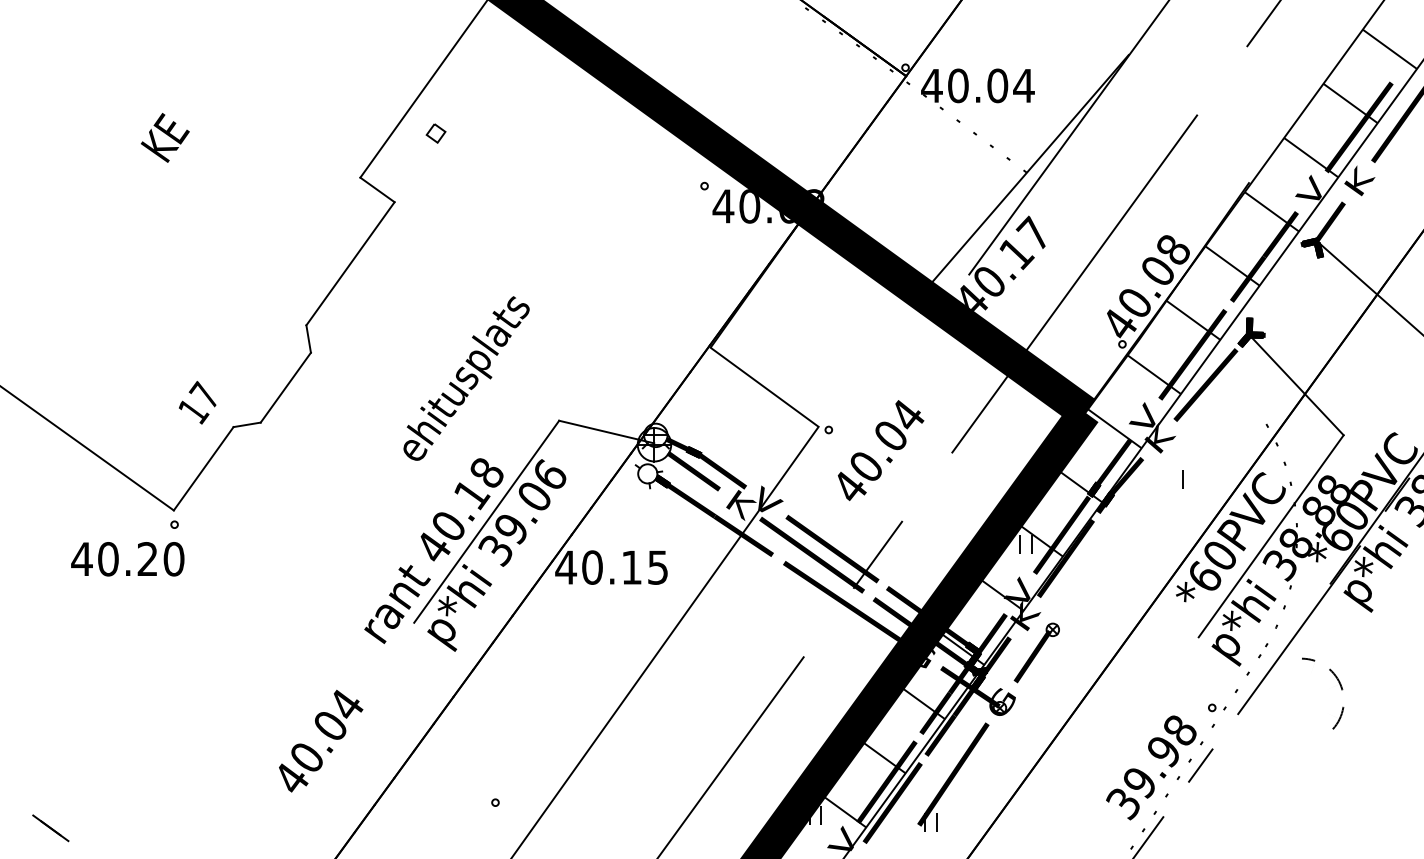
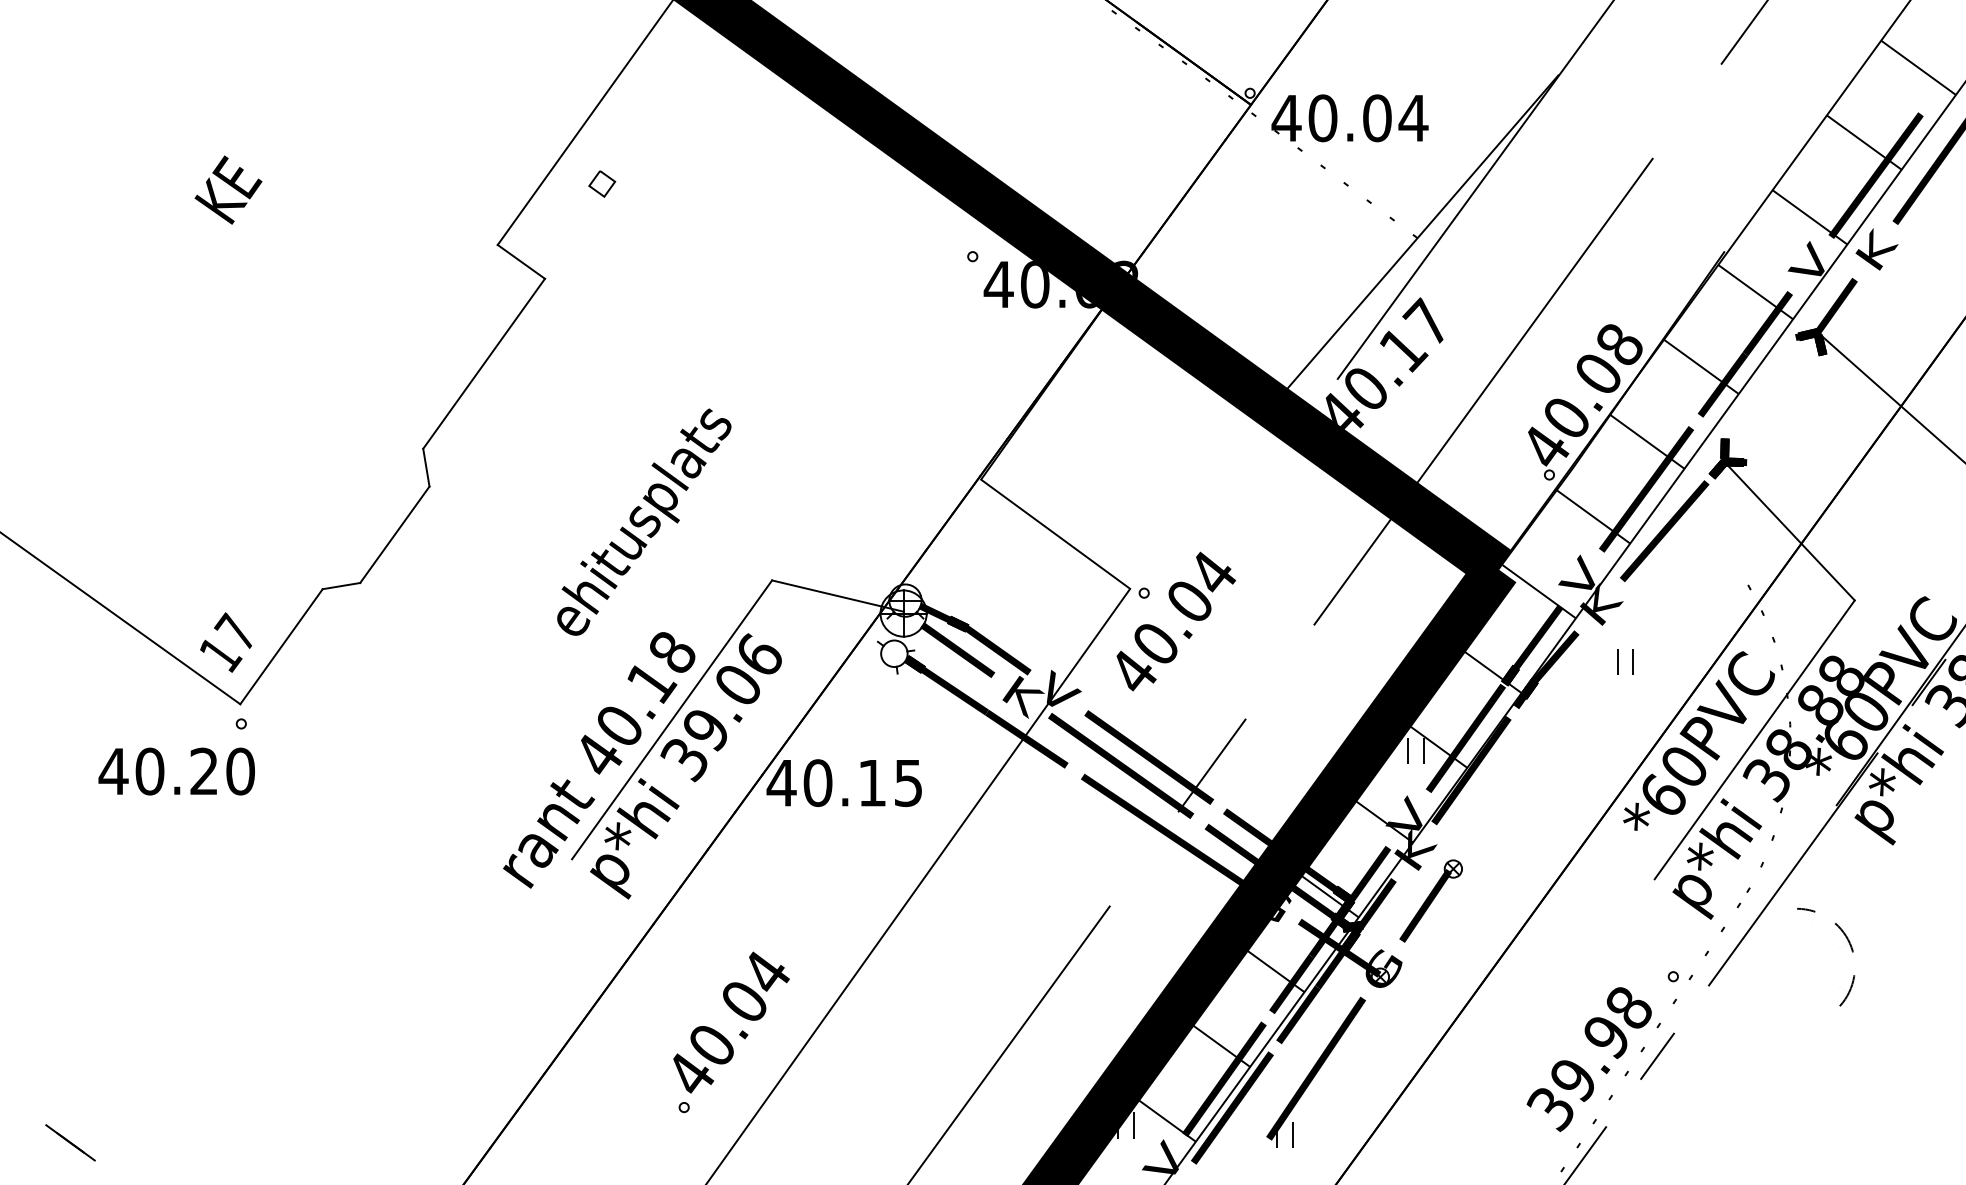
text: (197, 402) -> (225, 642), moved
text: (881, 450) -> (1176, 621), moved
line: (1171, 479) -> (1617, 661), added
text: (321, 741) -> (731, 1022), moved

